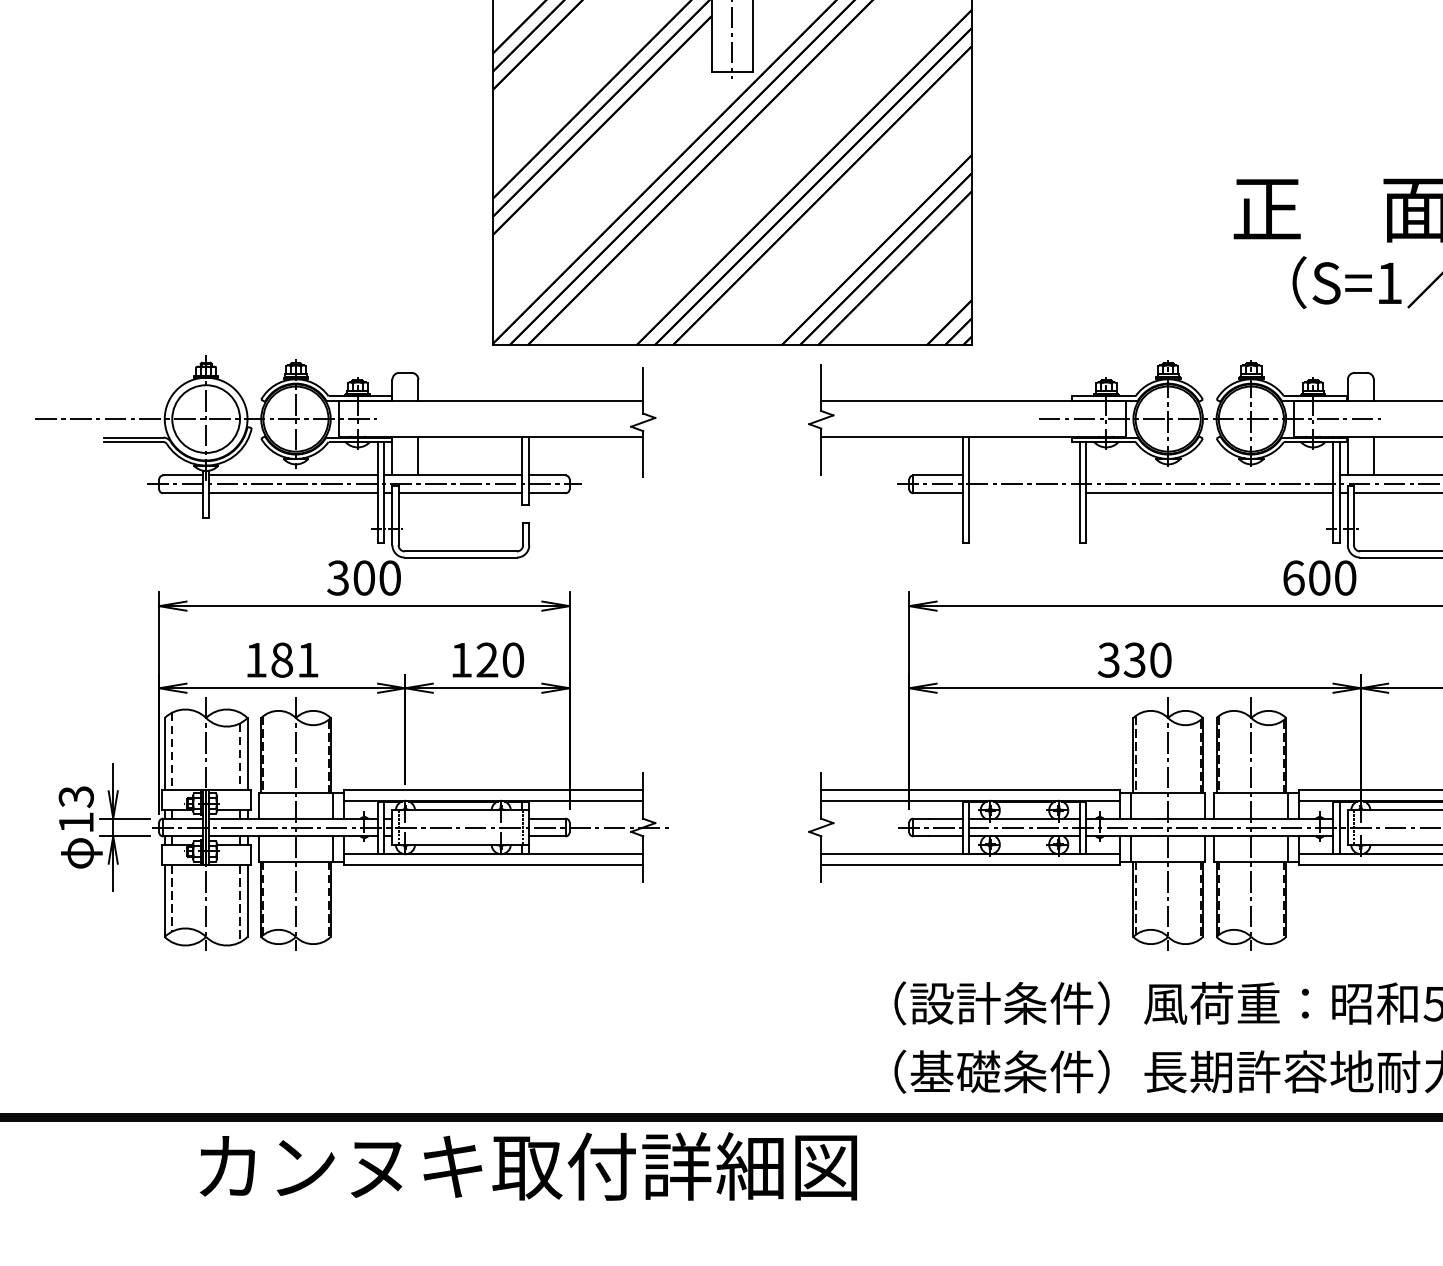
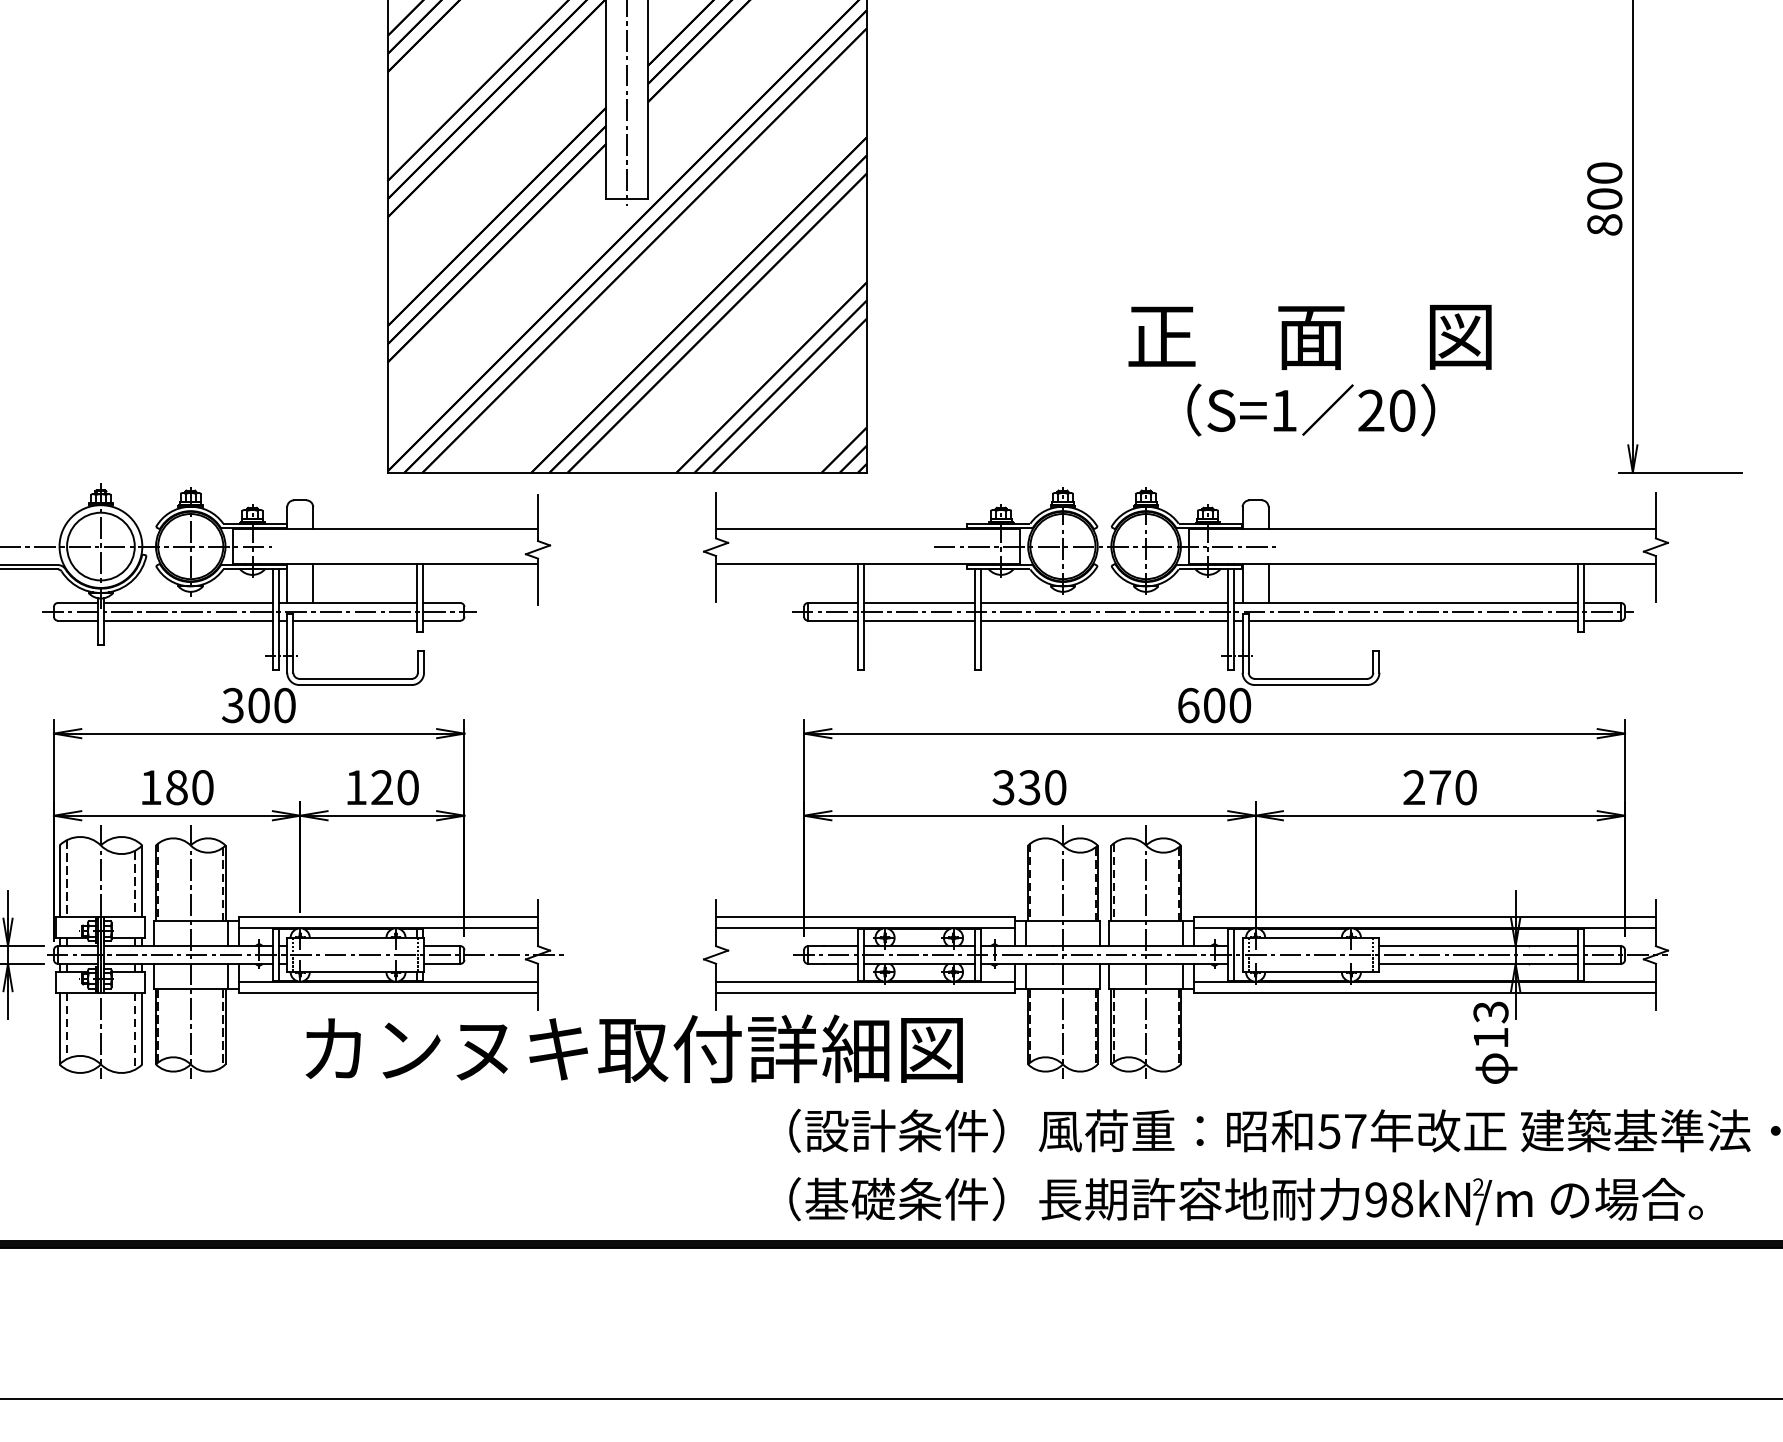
line: (1023, 475) -> (918, 602), added
line: (1209, 475) -> (1104, 602), added
line: (1023, 493) -> (918, 620), added
text: (307, 660) -> (202, 787), 181 -> 180
text: (527, 1166) -> (633, 1048), moved

